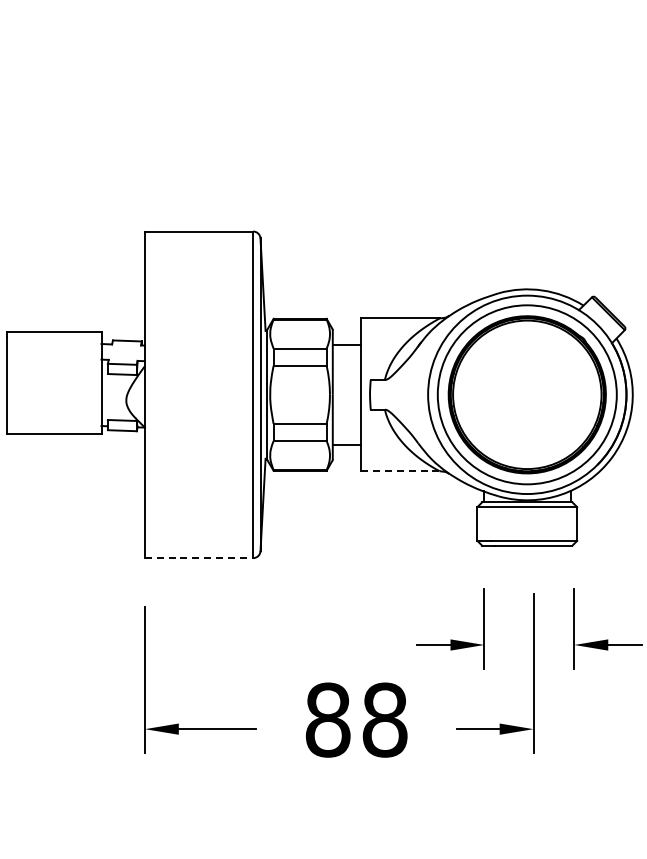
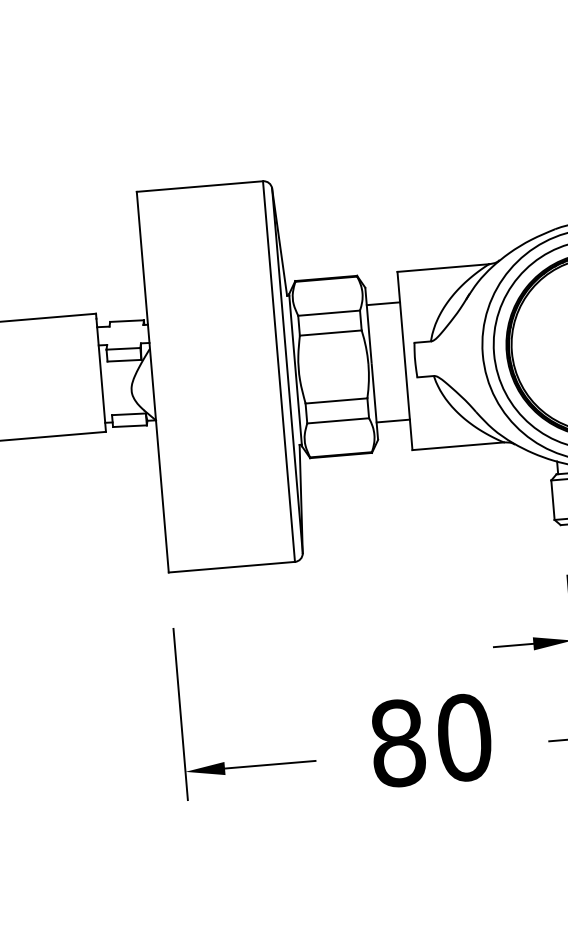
line: (401, 471) -> (459, 446), dashed -> solid
line: (199, 558) -> (232, 567), dashed -> solid
text: (384, 719) -> (463, 737), 88 -> 80

